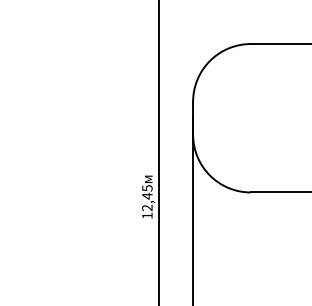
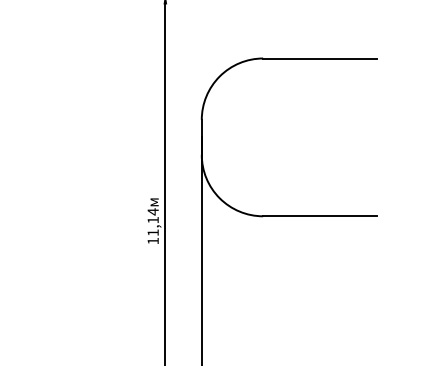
text: (146, 198) -> (152, 222), 12,45 -> 11,14

